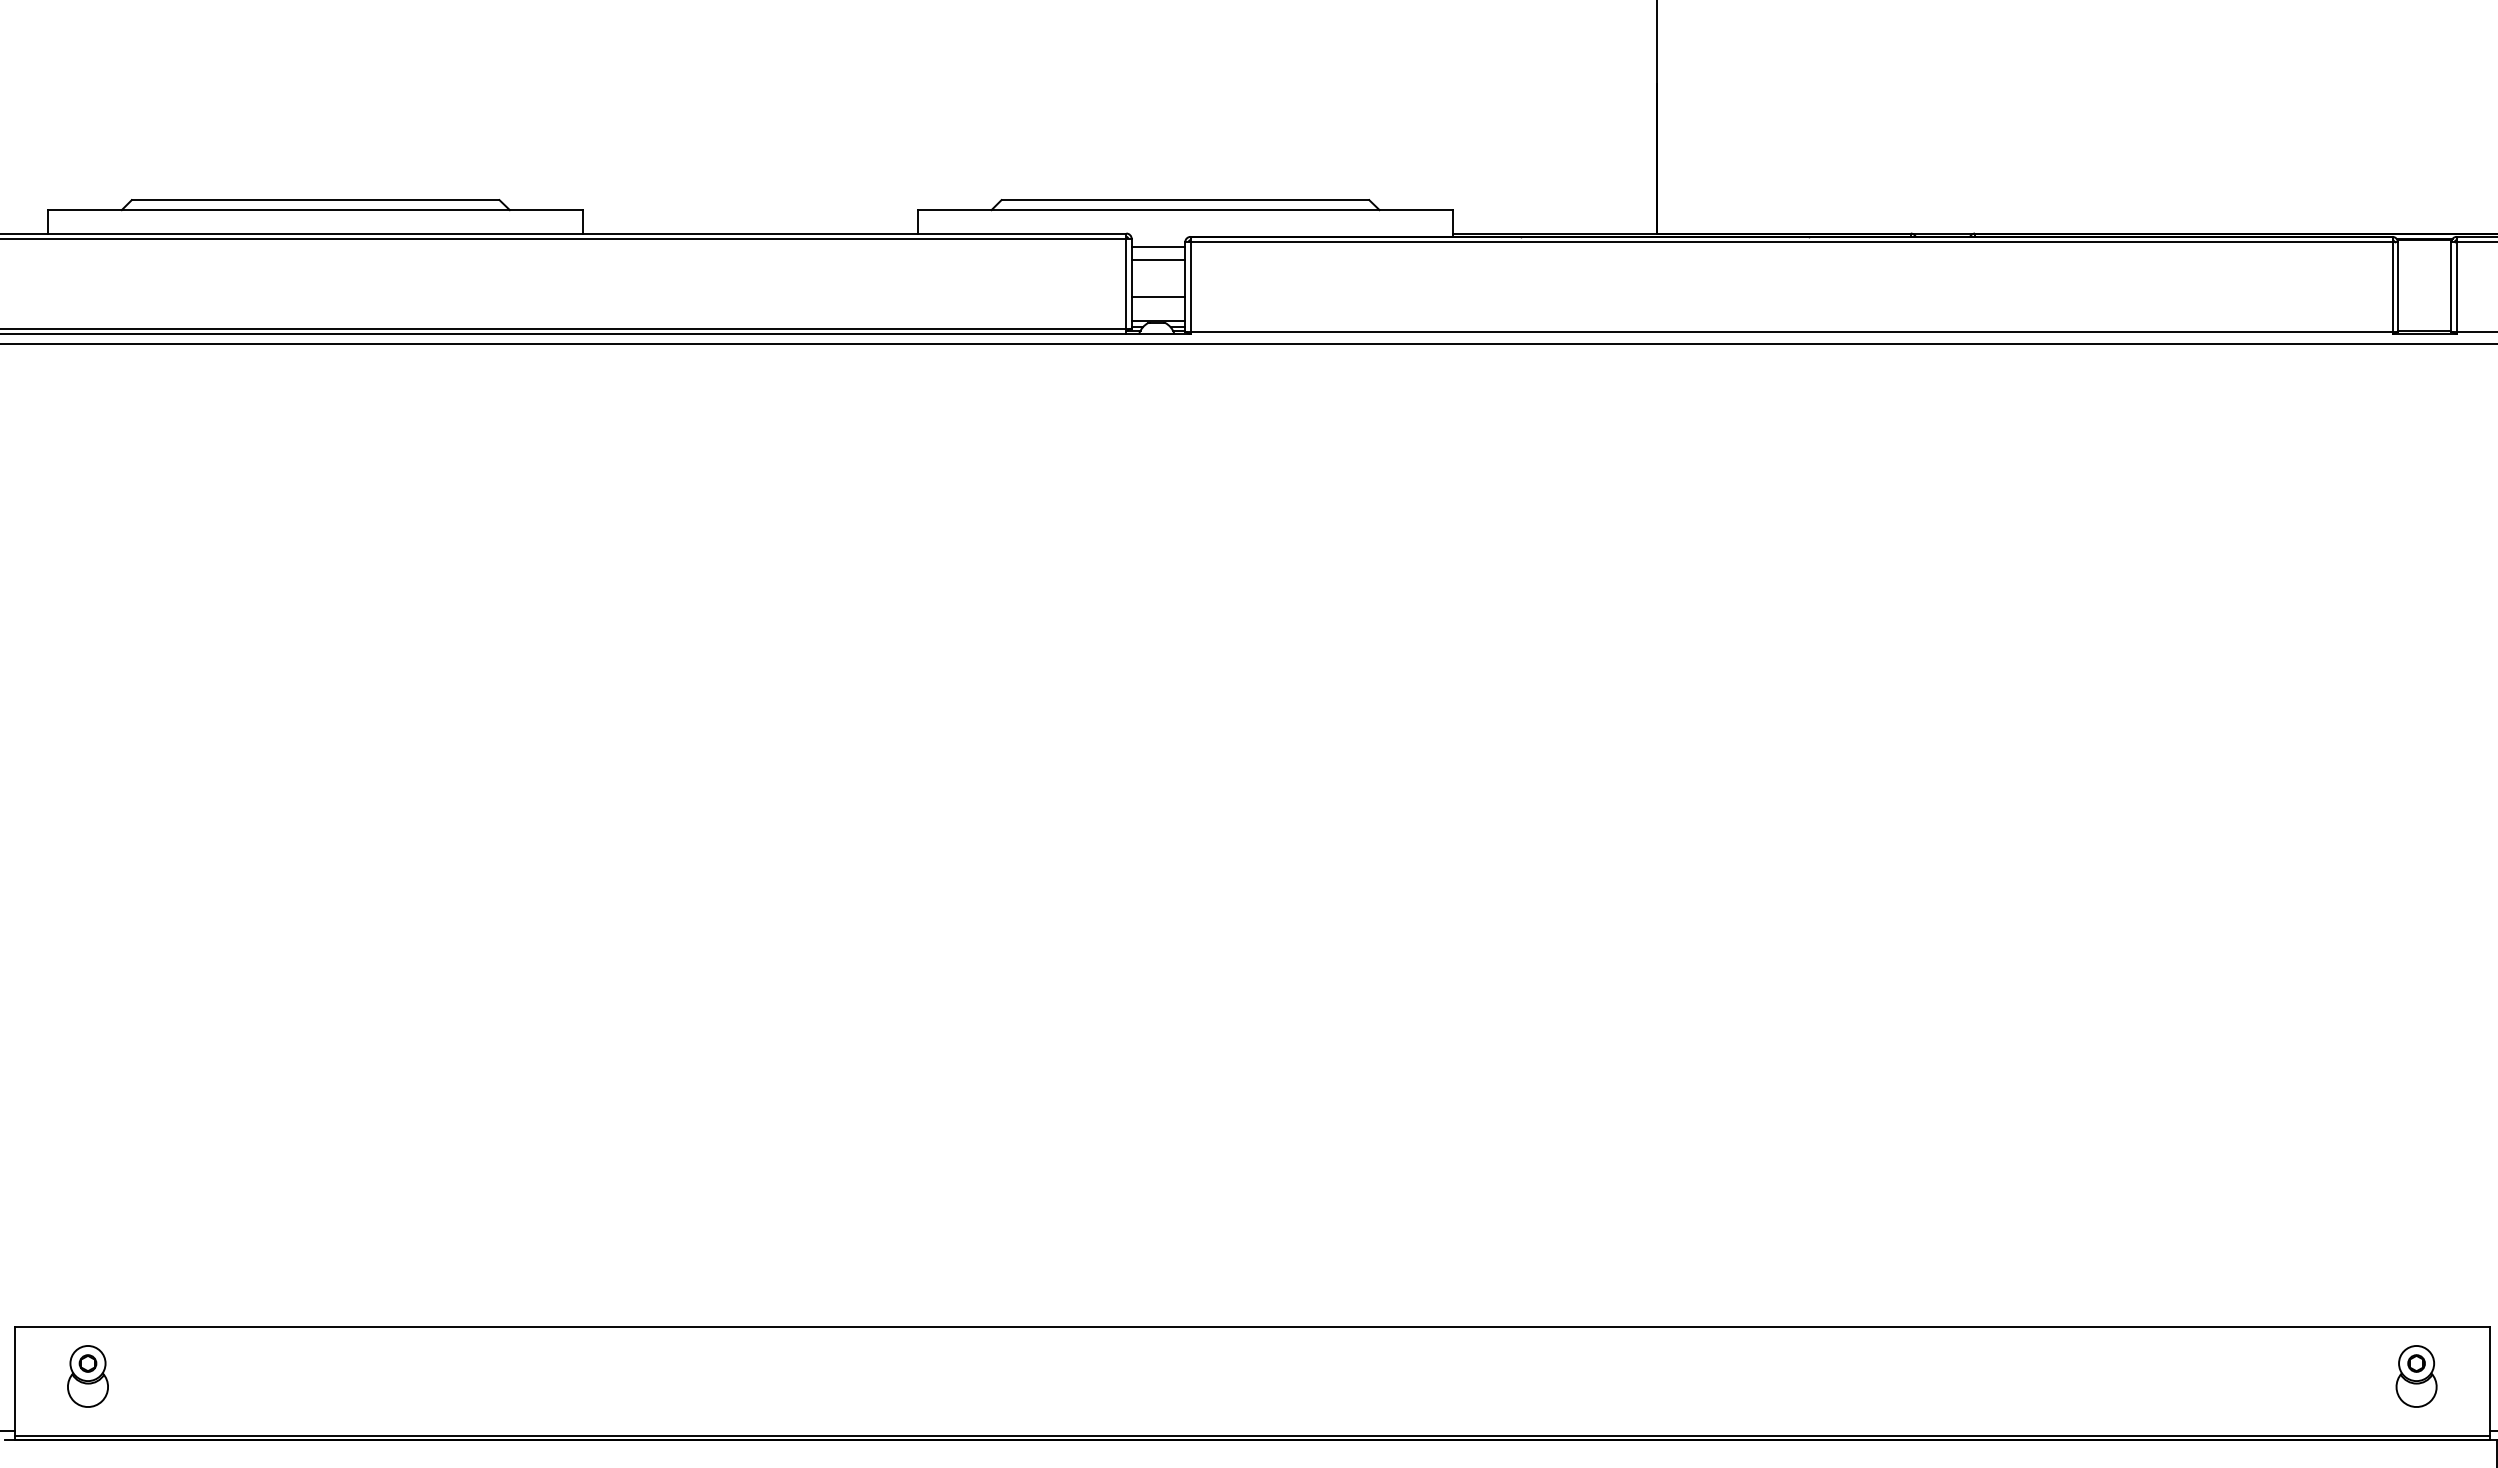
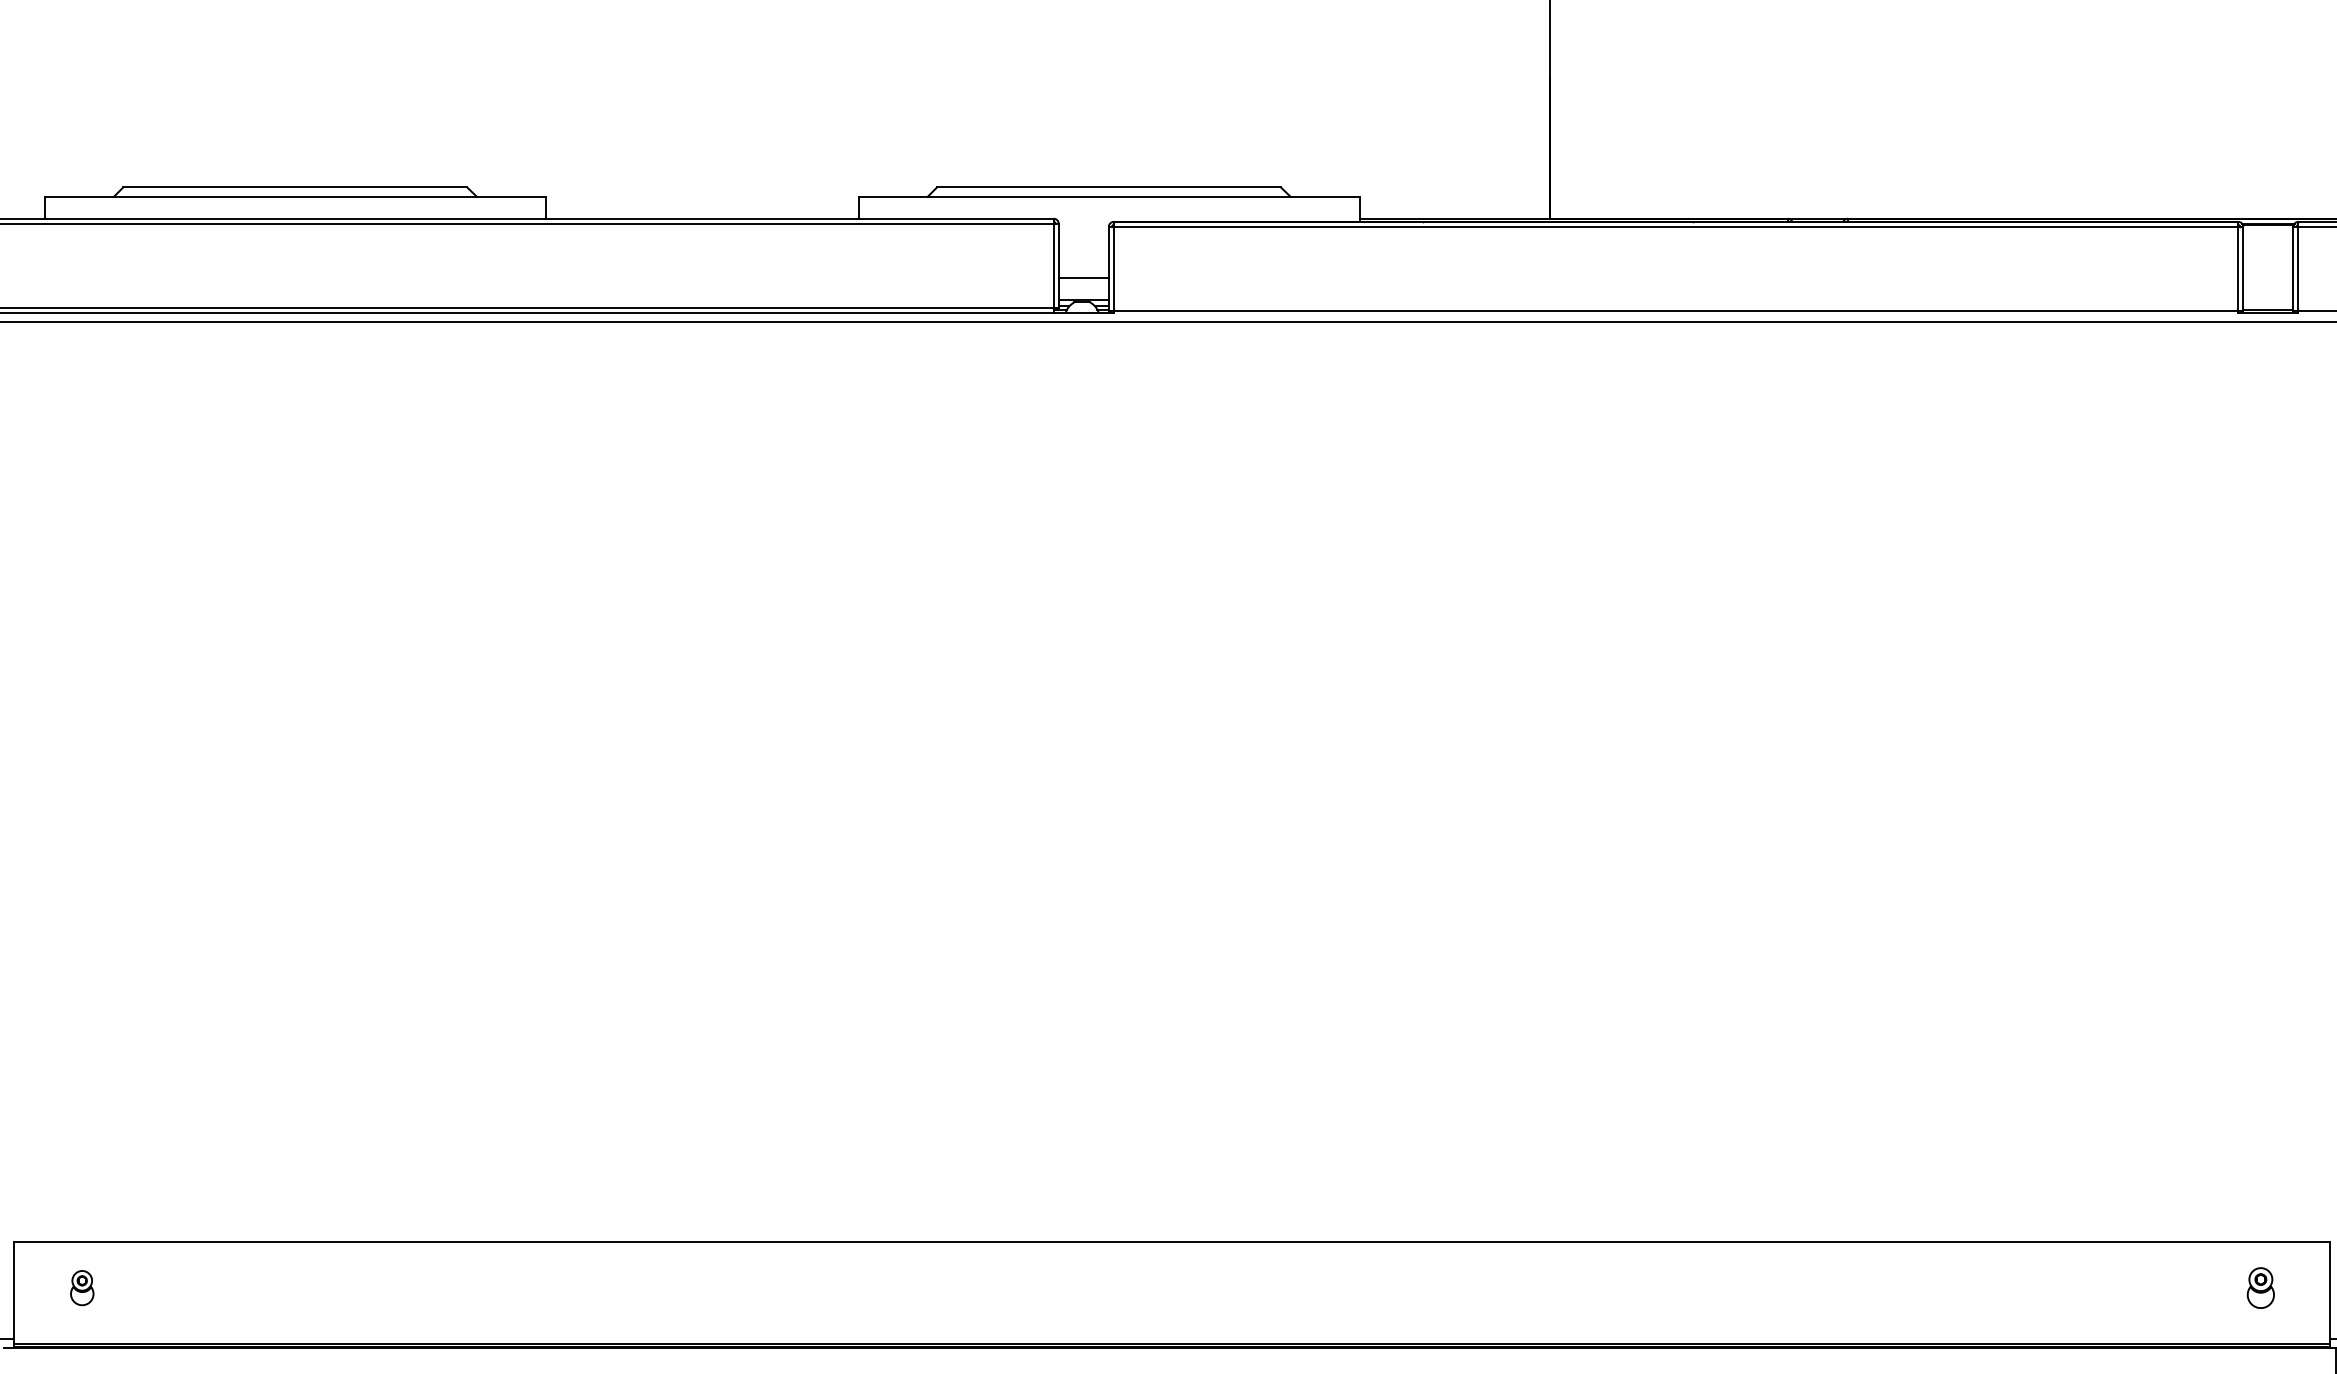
line: (1158, 246) -> (1083, 230), removed
line: (1158, 259) -> (1083, 243), removed
part: (87, 1376) -> (81, 1288), size x0.6
part: (2416, 1376) -> (2260, 1288), size x0.7

